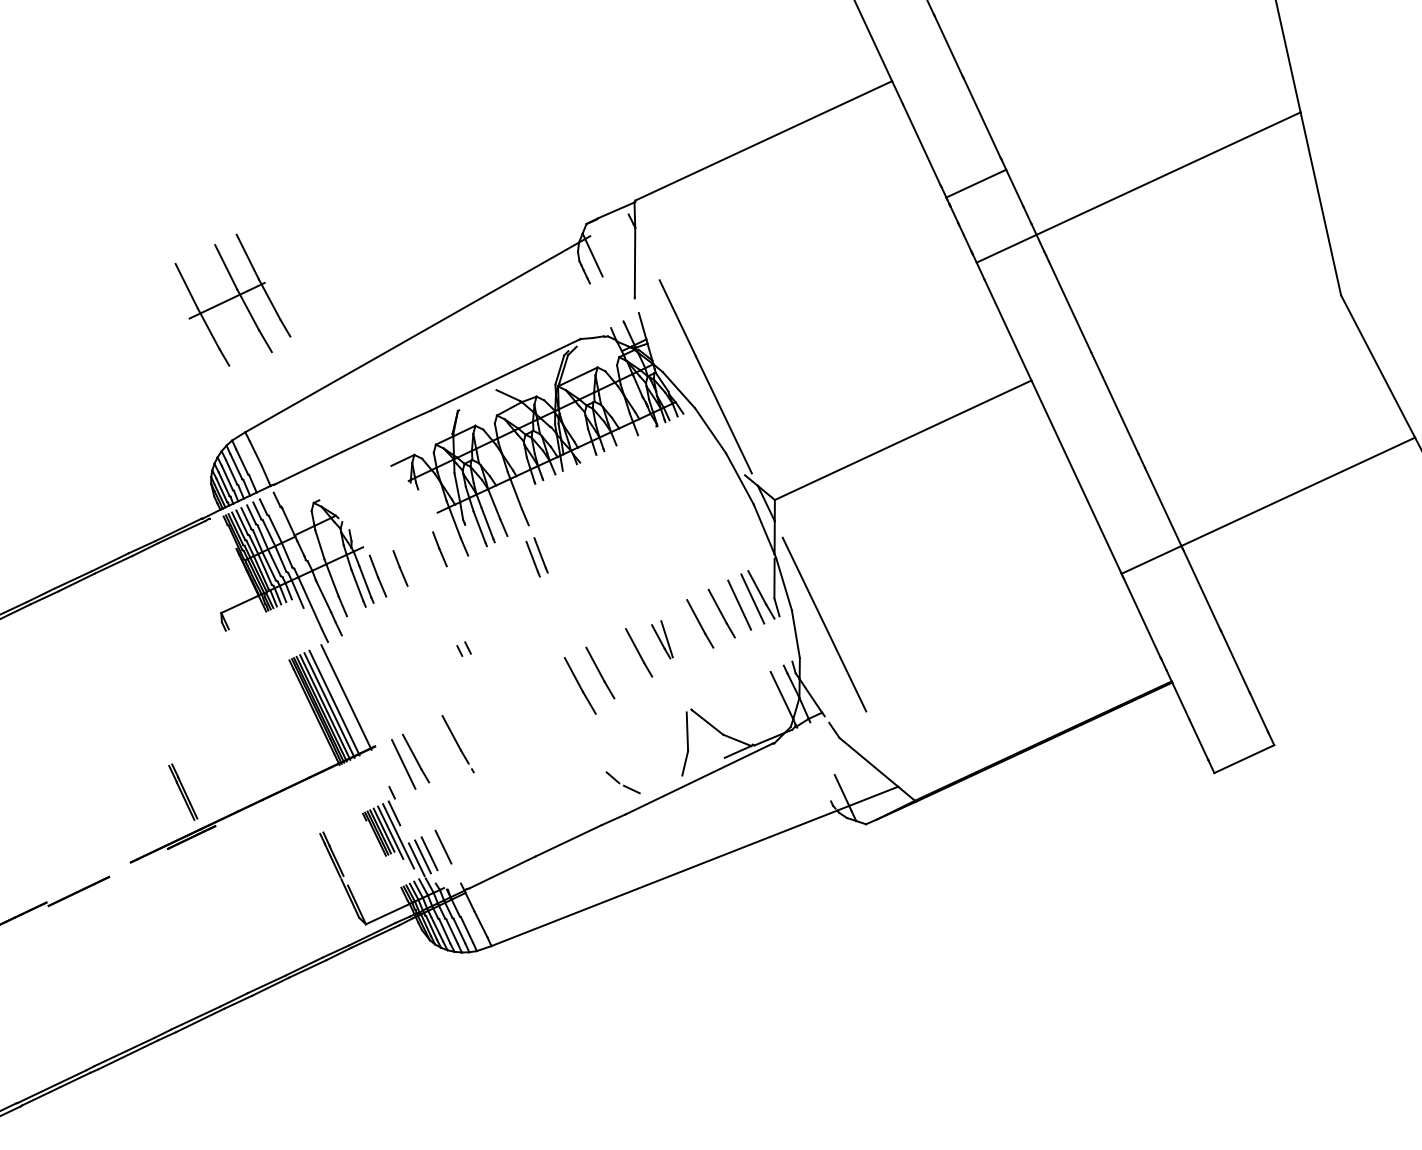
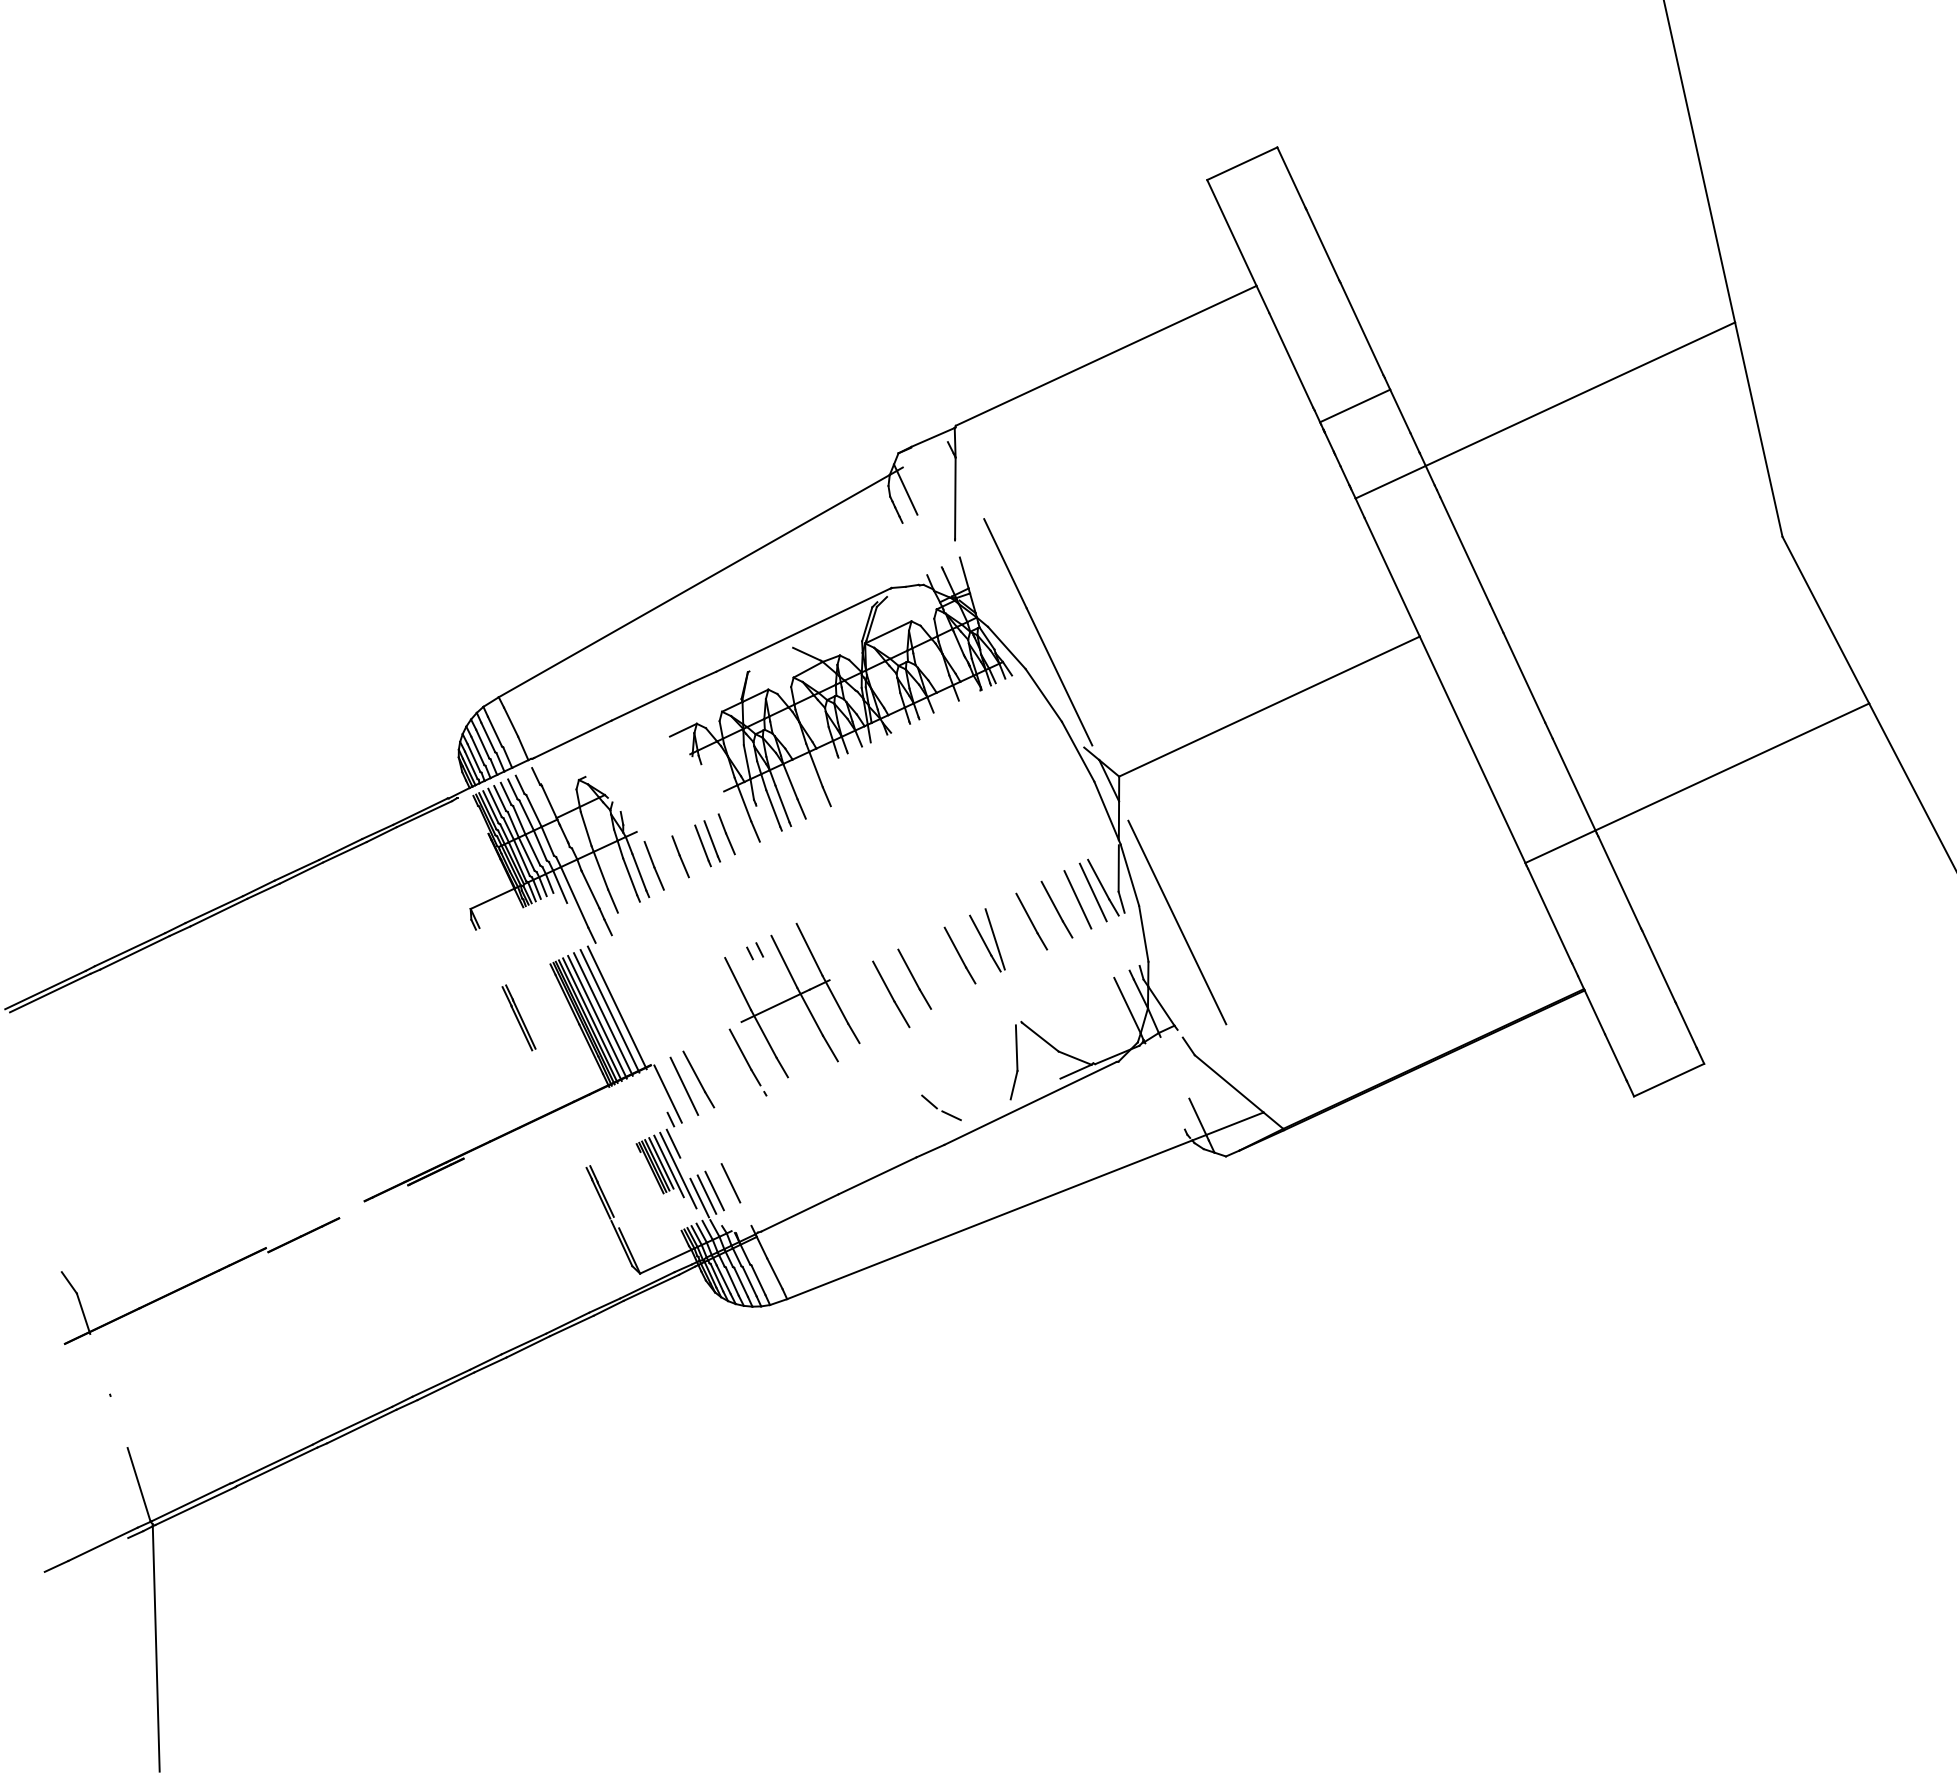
part: (233, 300) -> (792, 1000), moved
part: (536, 557) -> (707, 843), moved
part: (662, 639) -> (987, 940), size x1.43
line: (339, 700) -> (609, 1011), added
line: (389, 770) -> (667, 1093), added
part: (182, 791) -> (518, 1017), moved

